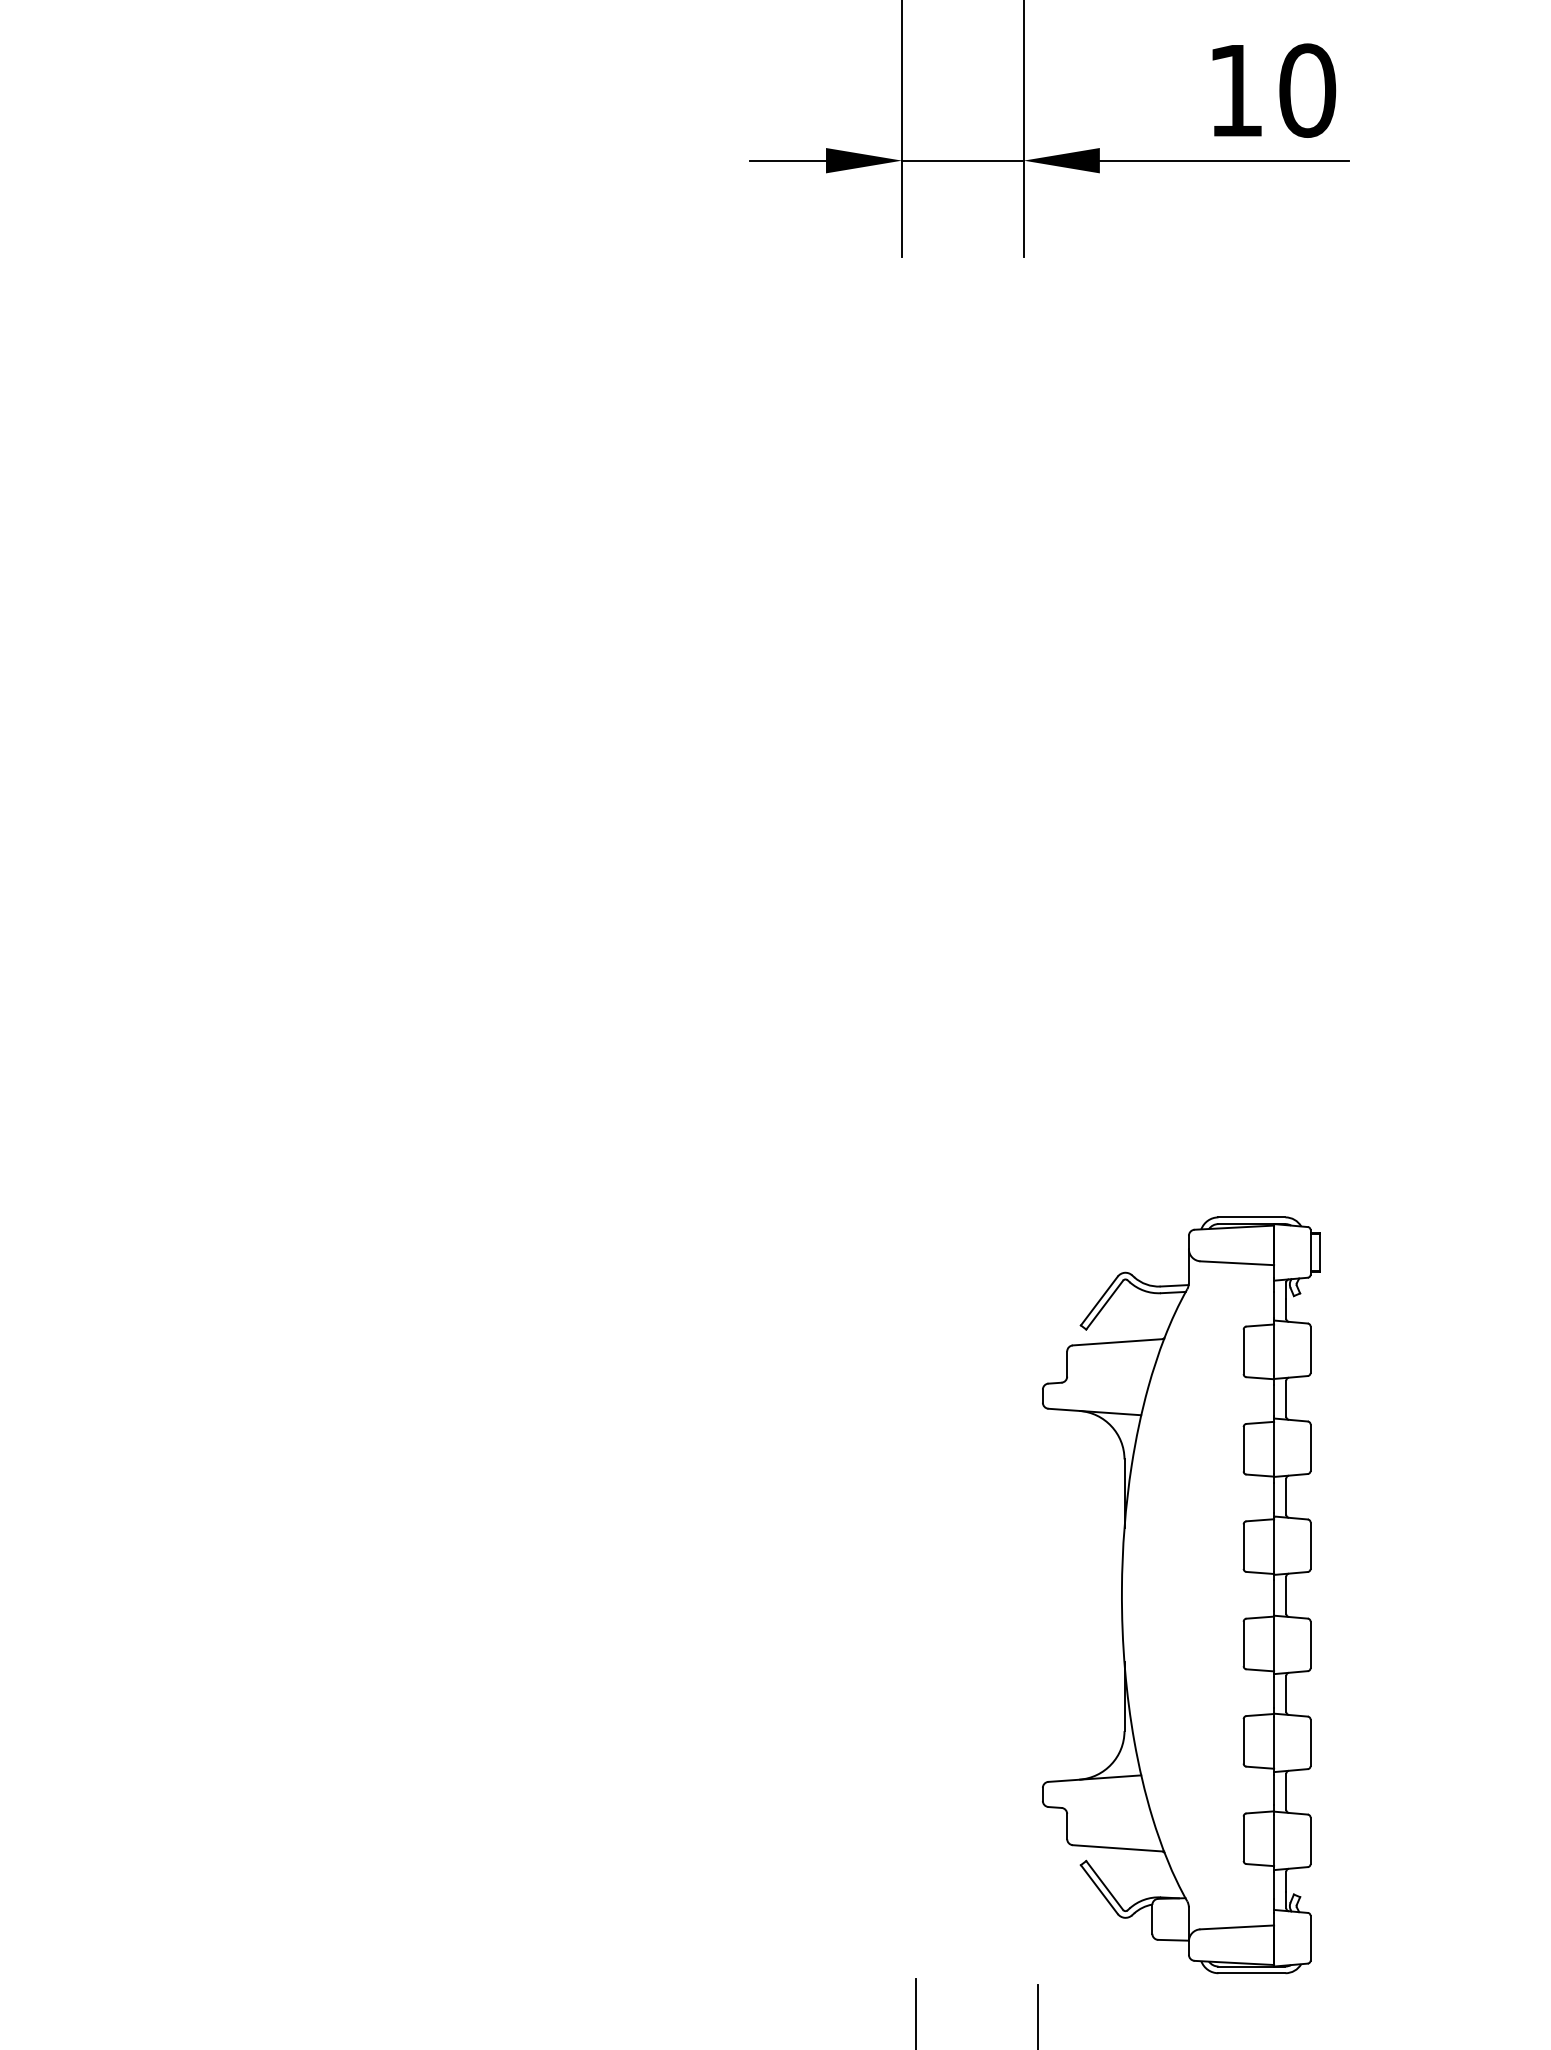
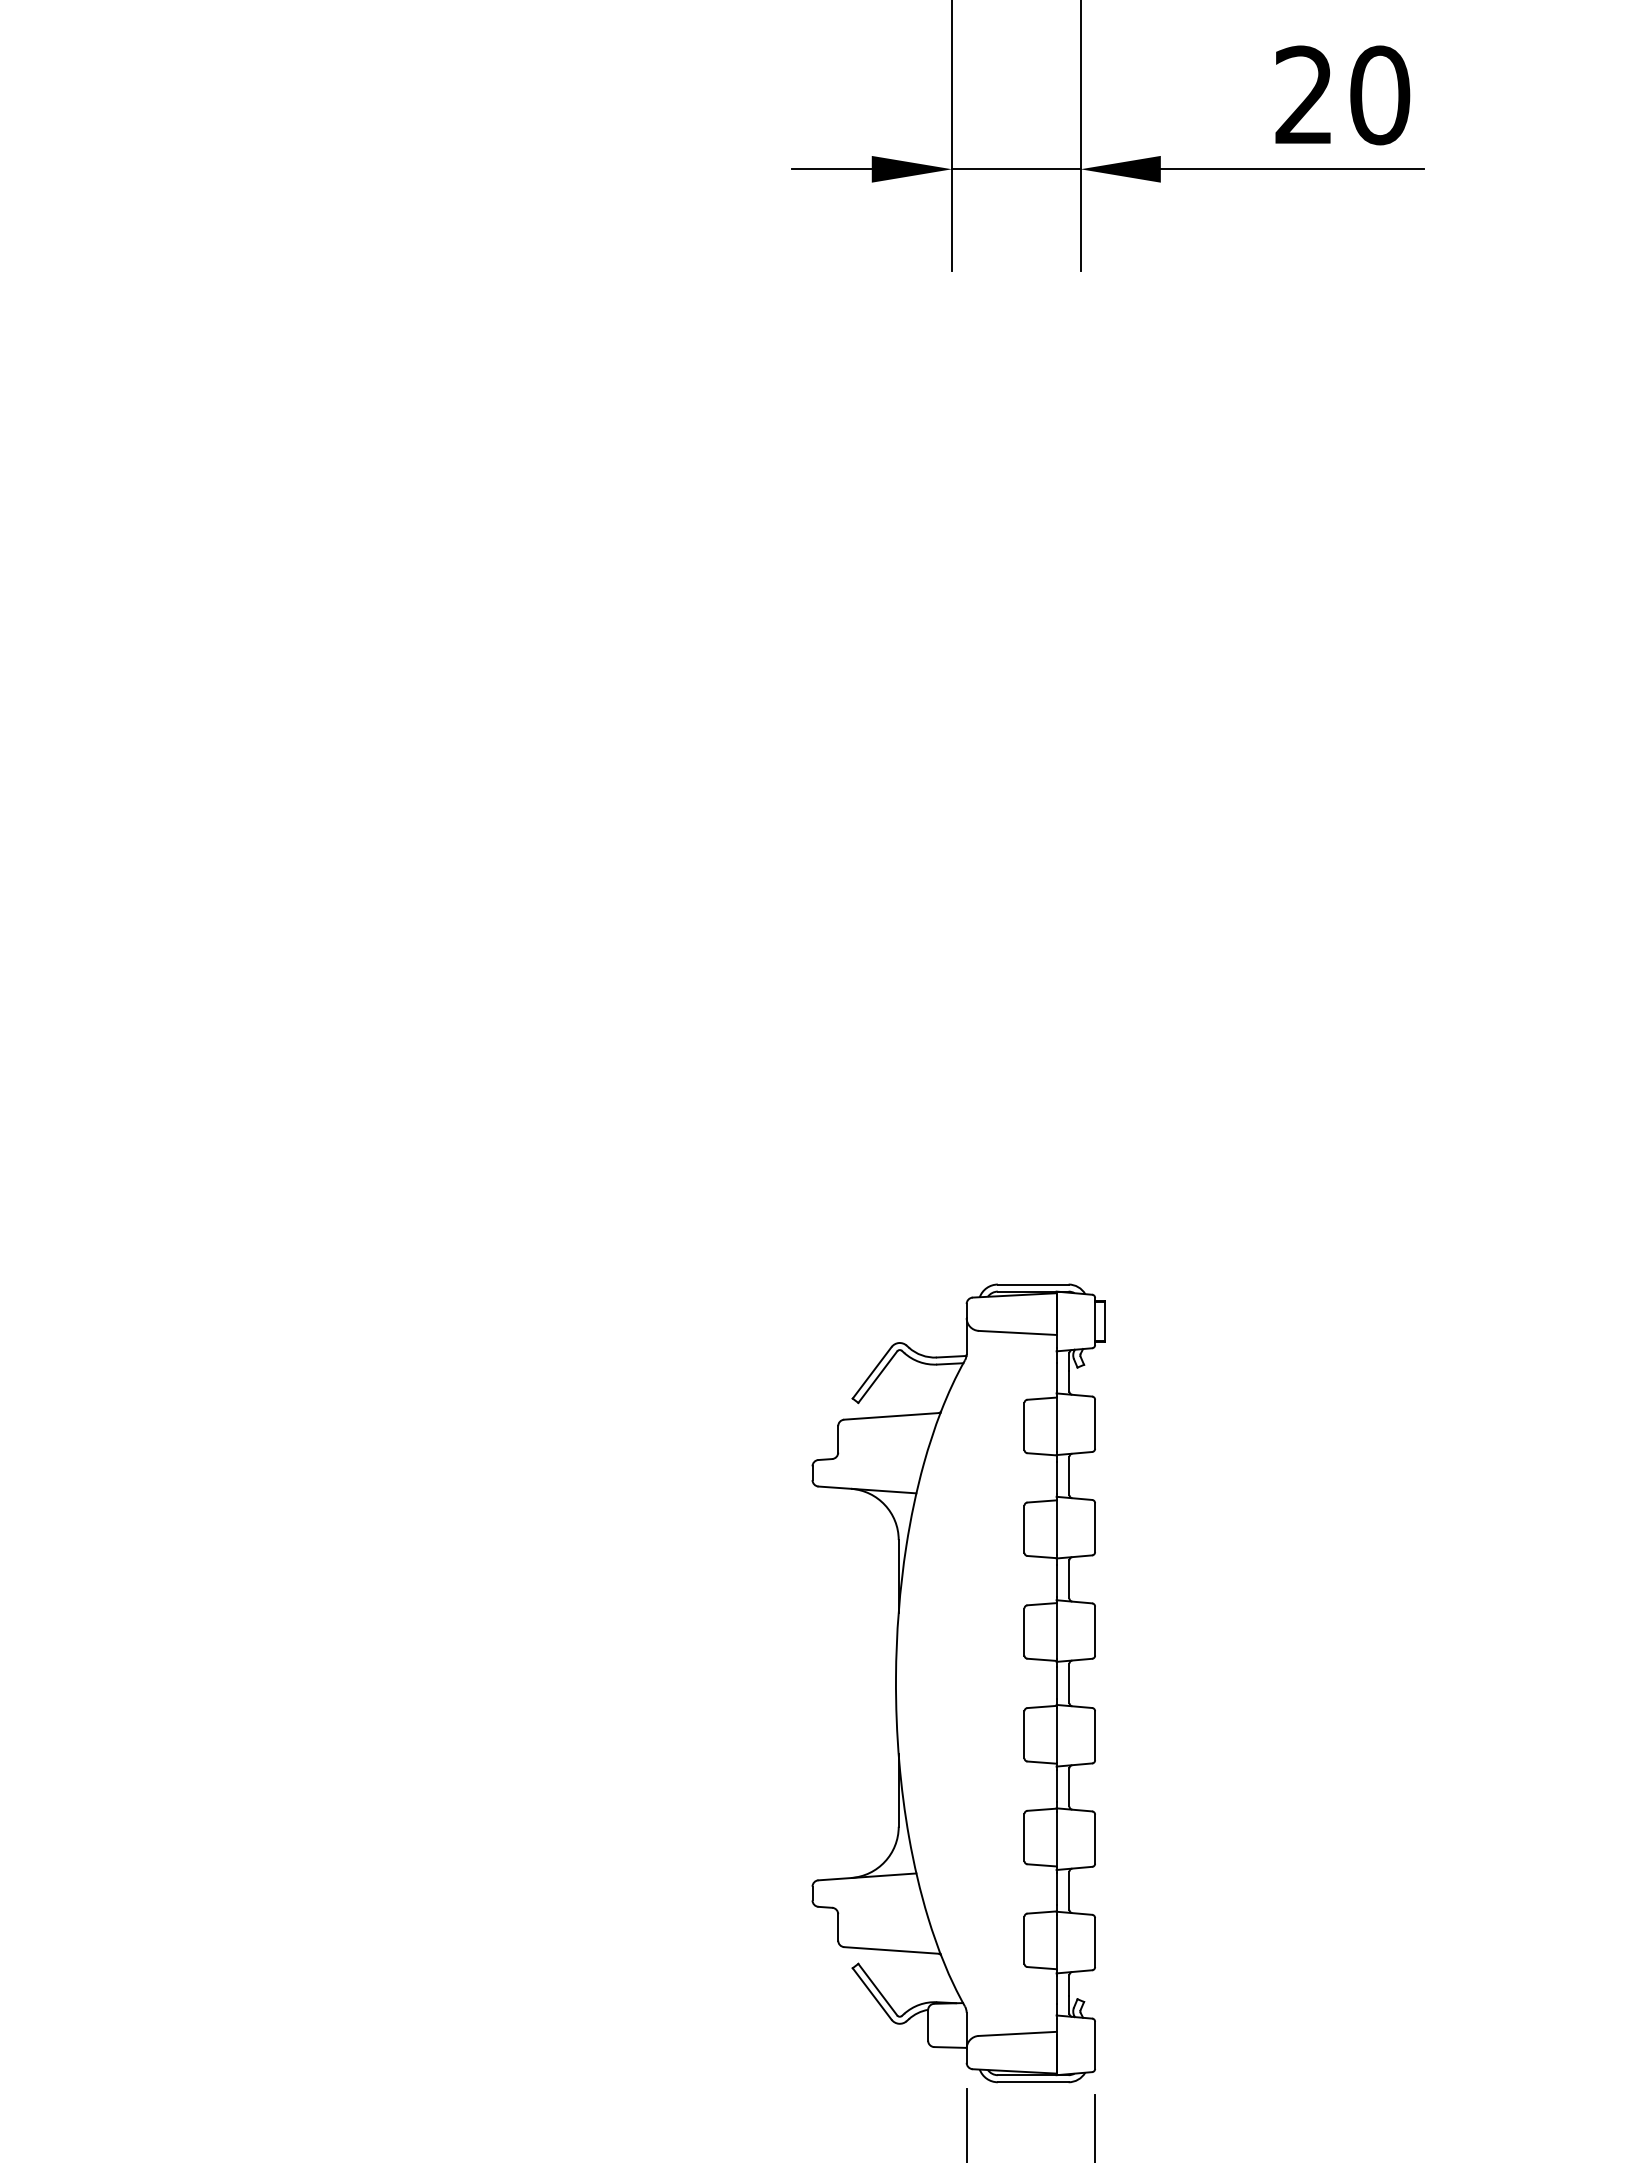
text: (1234, 89) -> (1302, 94), 10 -> 20
part: (1181, 1595) -> (958, 1683), moved

